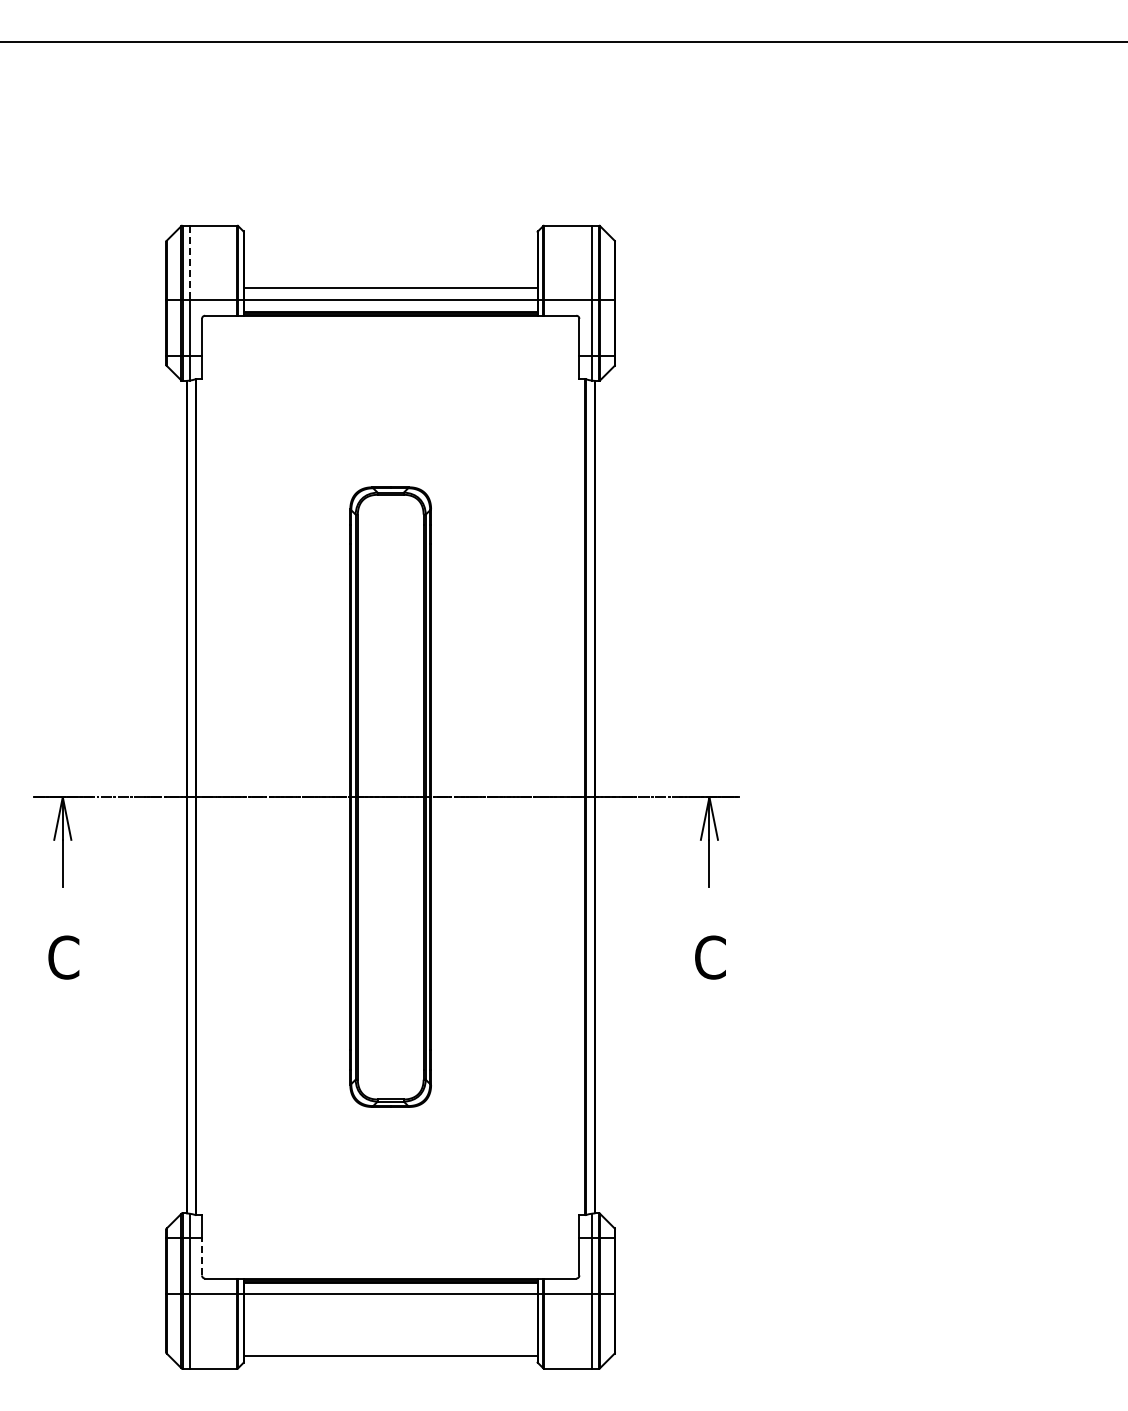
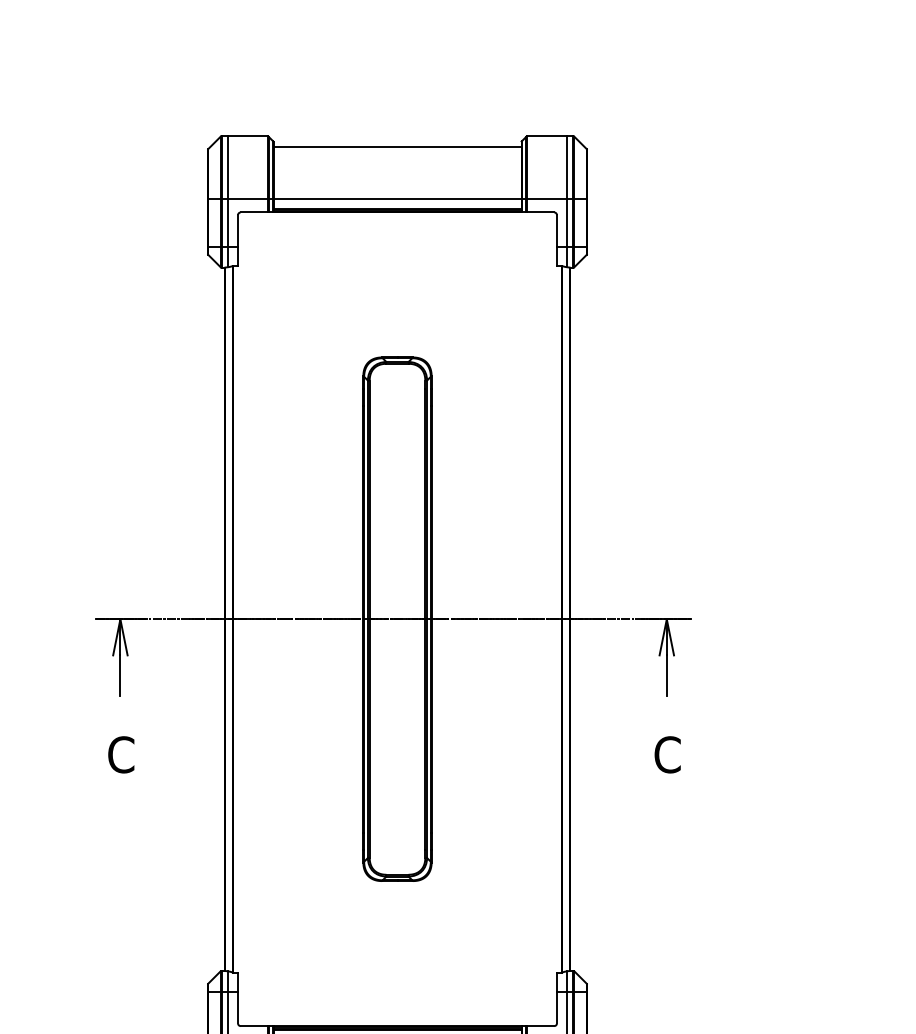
line: (189, 263) -> (227, 168), dashed -> solid
line: (390, 288) -> (397, 147), moved
line: (202, 1256) -> (238, 1007), dashed -> solid

